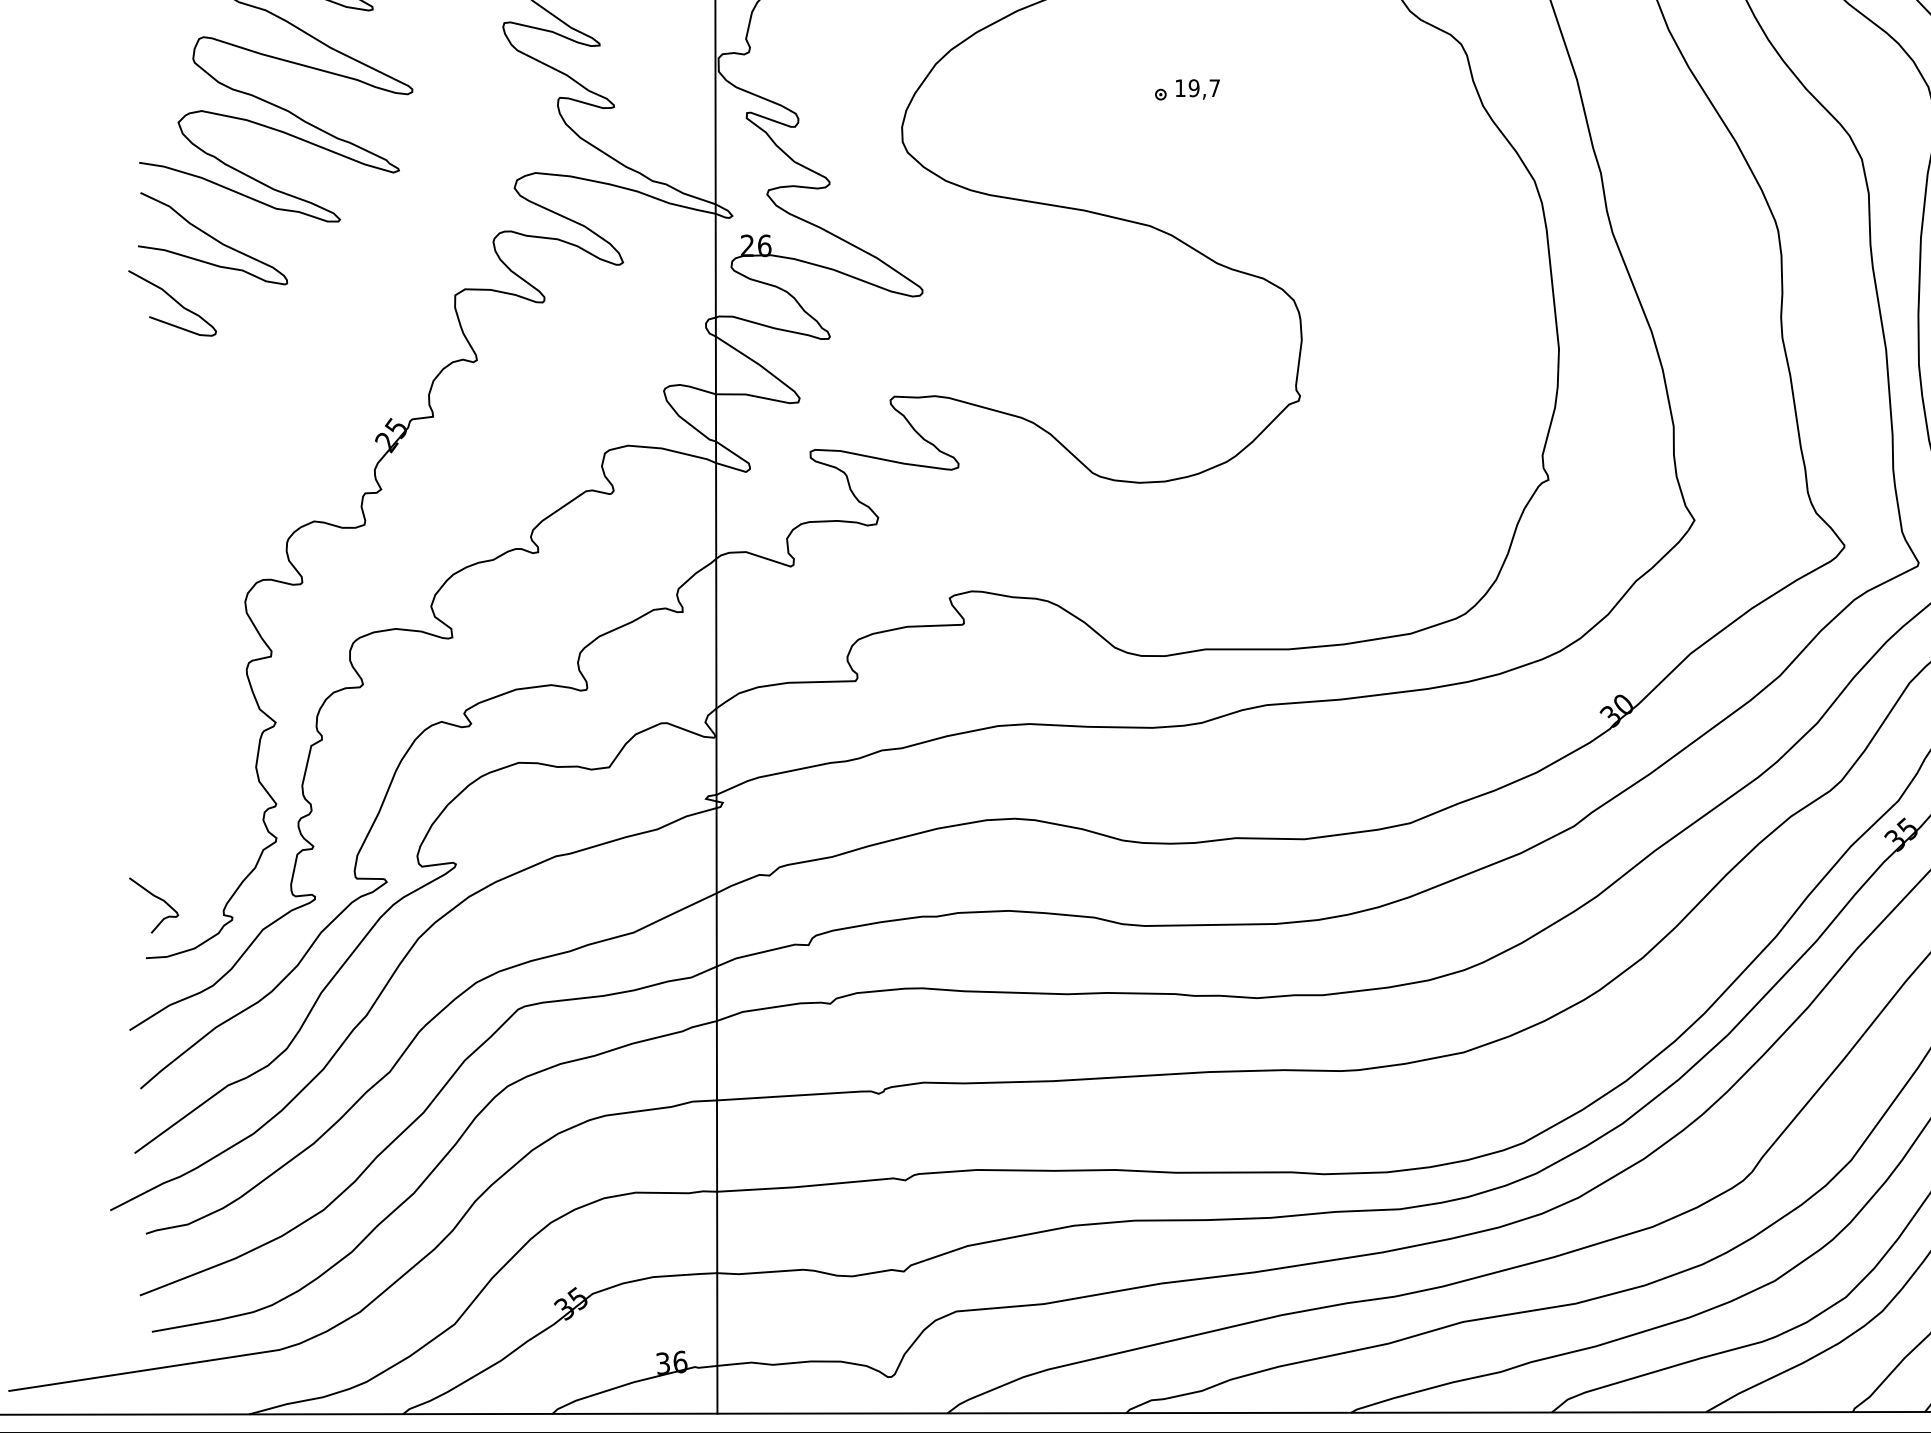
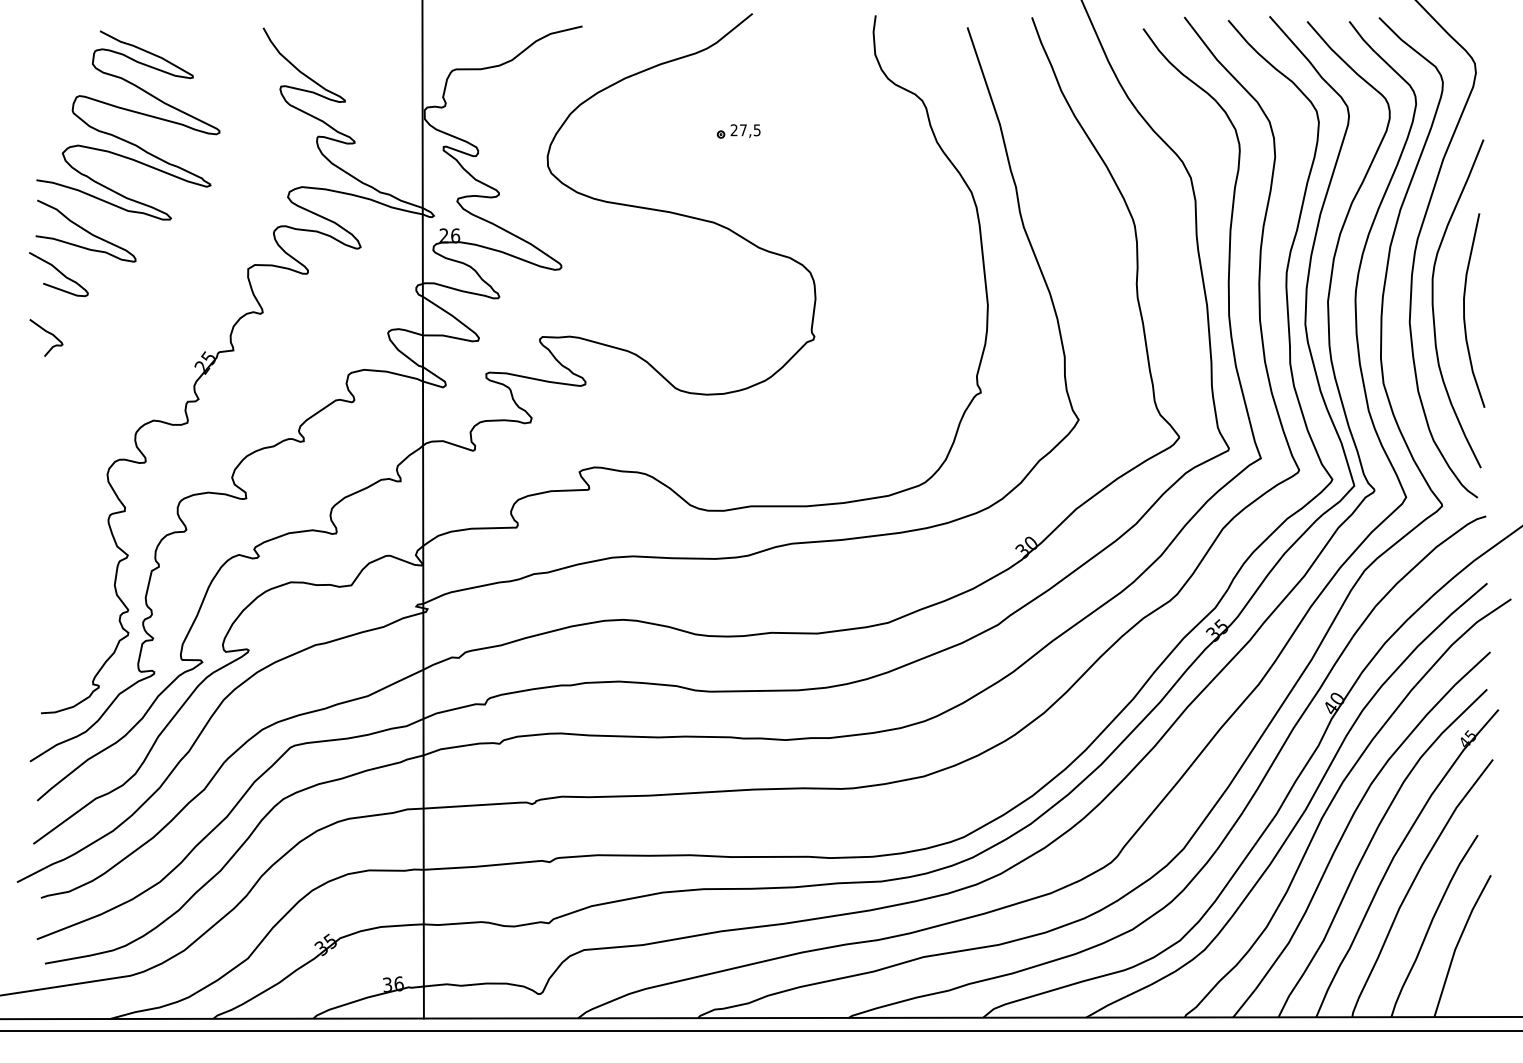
text: (1197, 88) -> (745, 130), 19,7 -> 27,5
curve: (157, 898) -> (48, 333), moved

